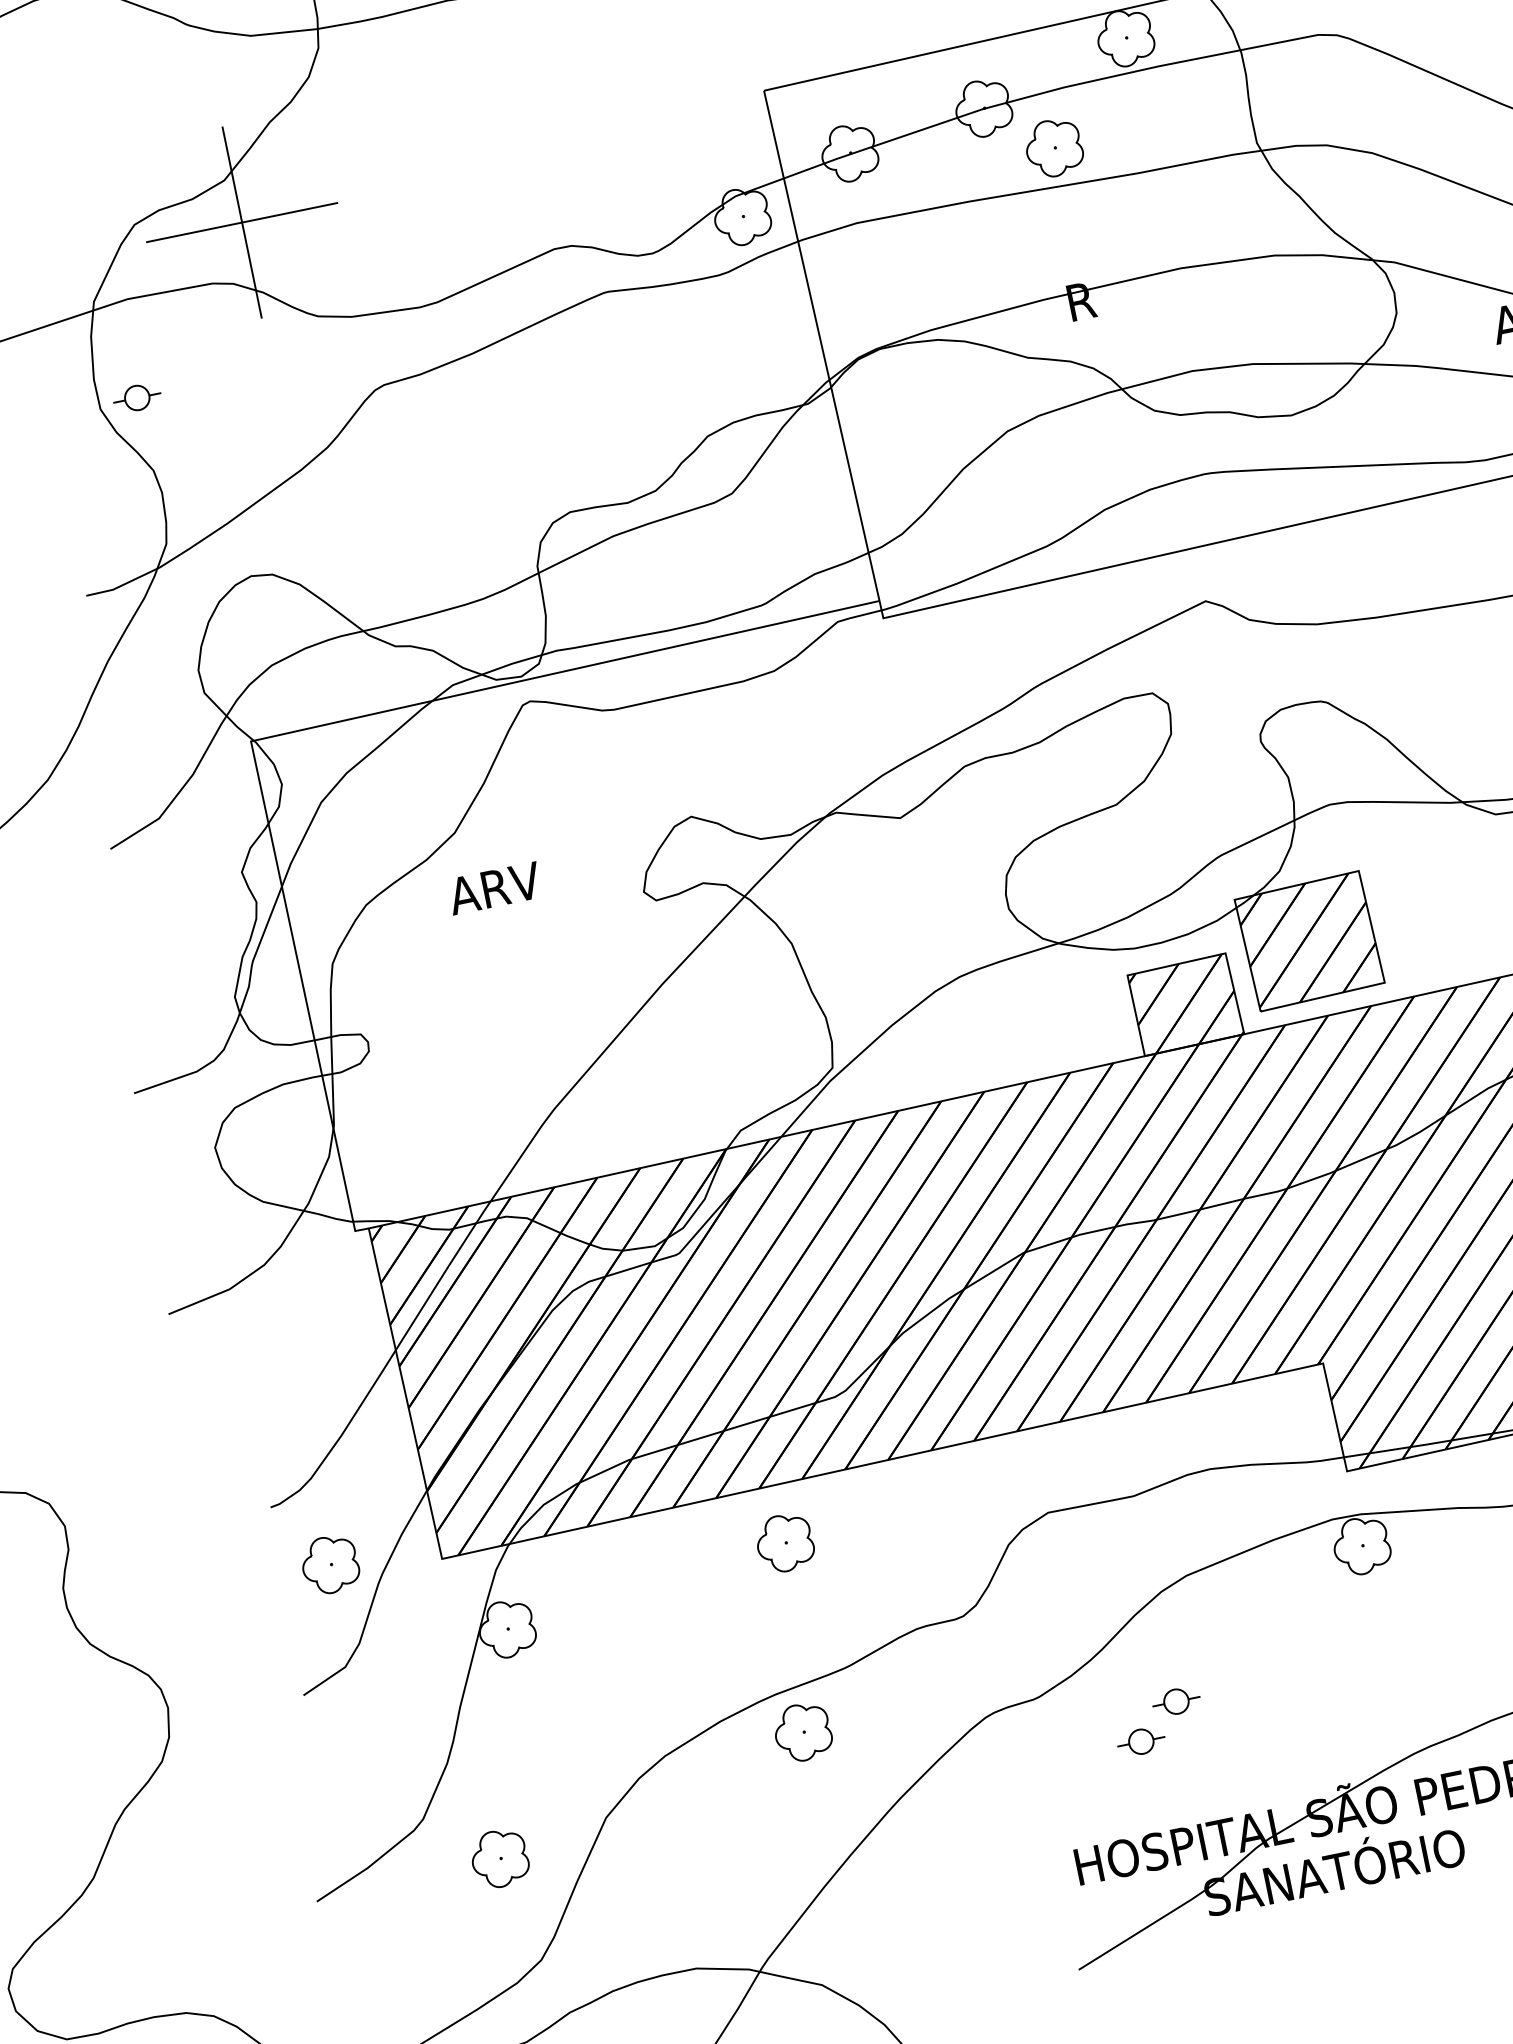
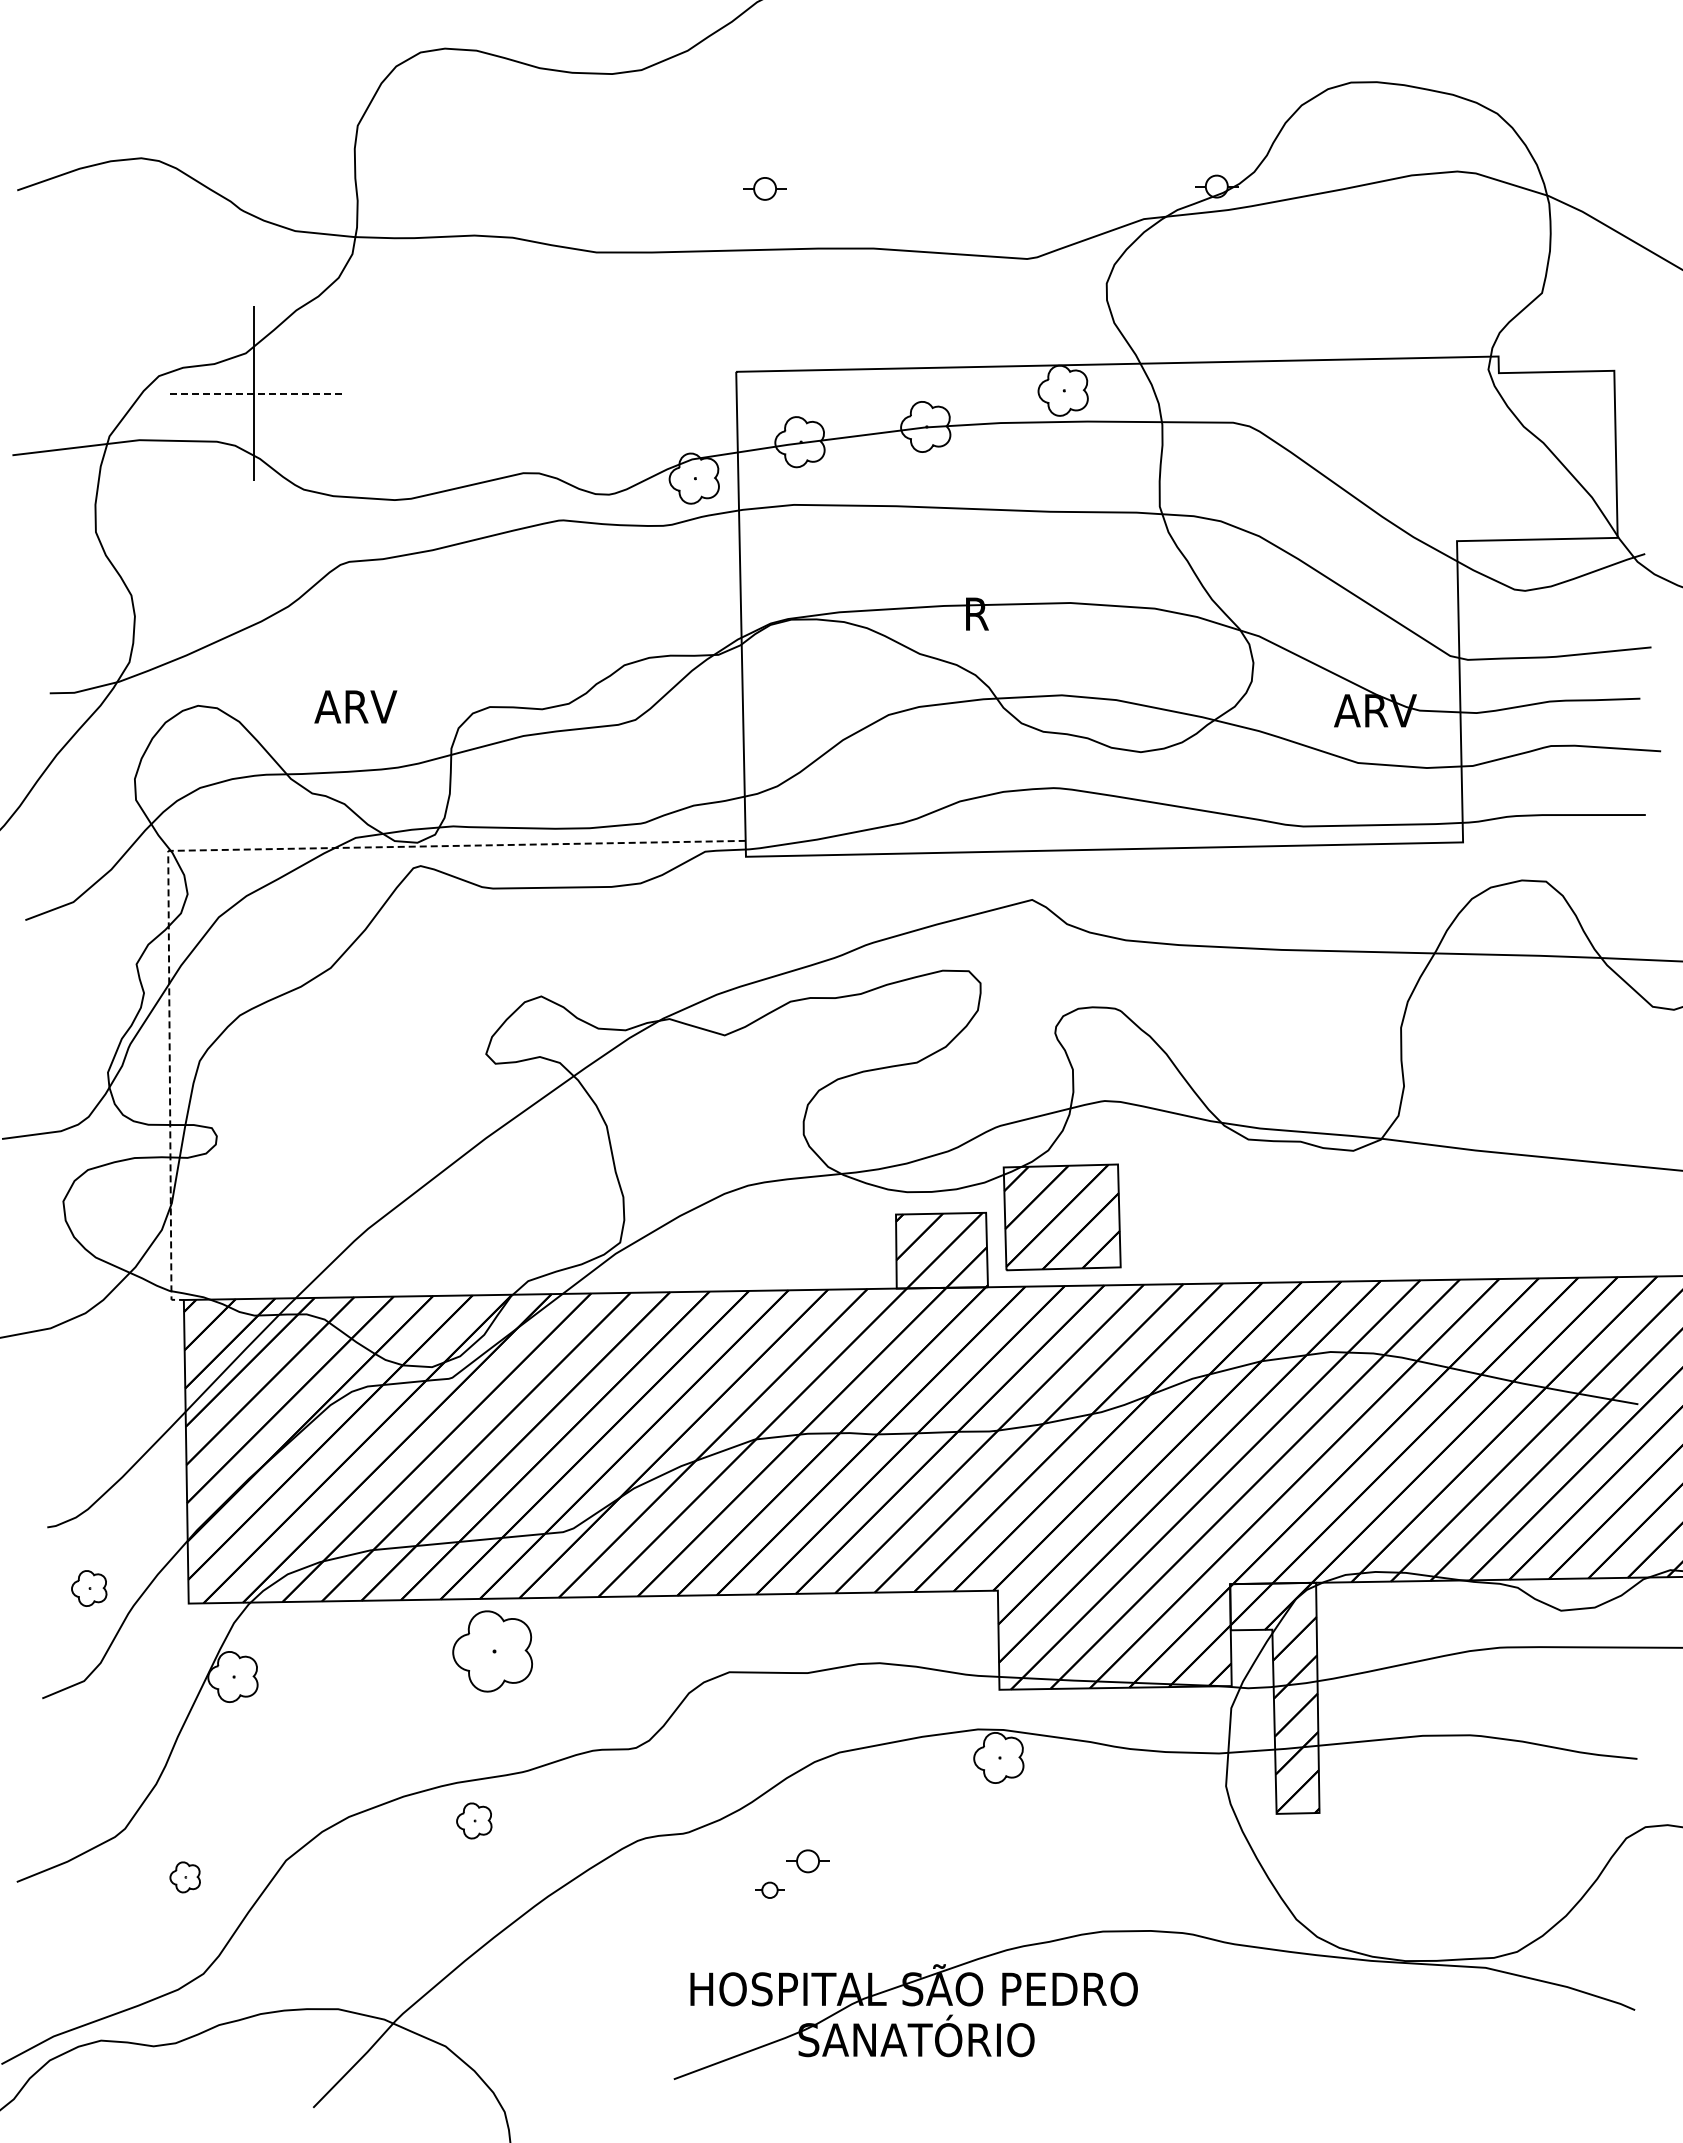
part: (1053, 148) -> (980, 474), removed
line: (241, 222) -> (253, 393), solid -> dashed
part: (136, 397) -> (129, 528), removed
line: (313, 727) -> (225, 849), solid -> dashed
text: (494, 887) -> (355, 706), moved
part: (784, 1543) -> (492, 1651), size x1.6
part: (329, 1564) -> (88, 1588), size x0.7
part: (801, 1732) -> (473, 1820), size x0.7
part: (1140, 1742) -> (769, 1890), size x0.7
part: (498, 1859) -> (184, 1877), size x0.6

